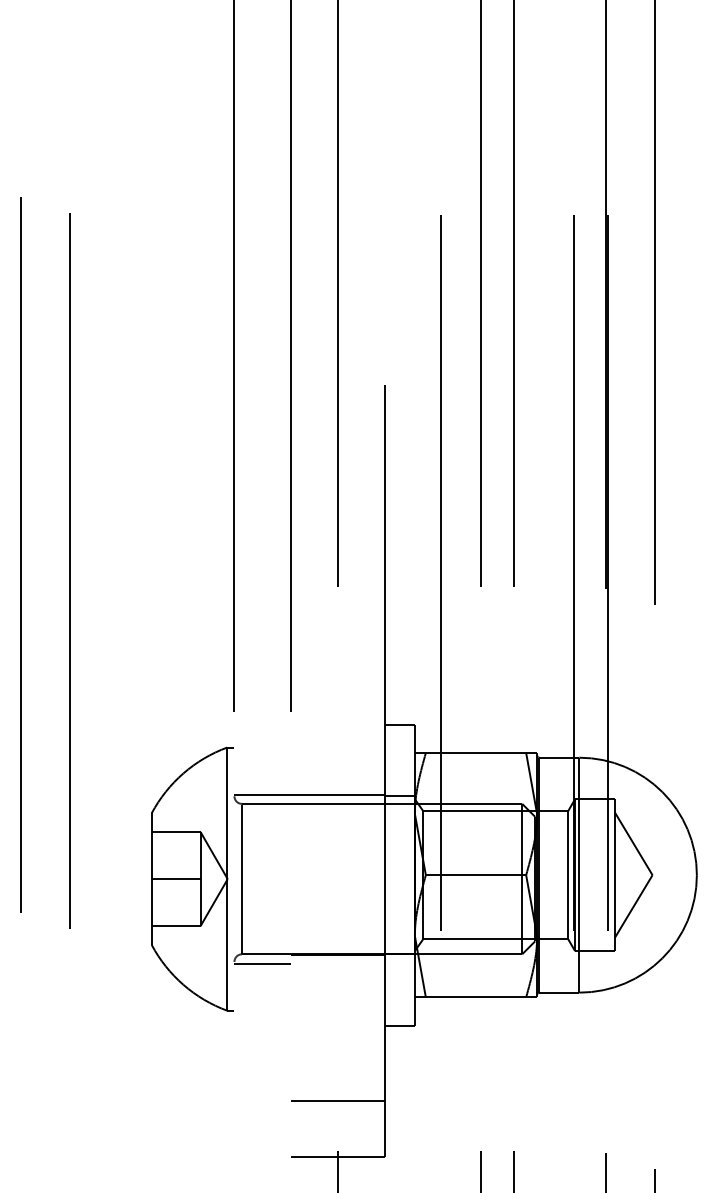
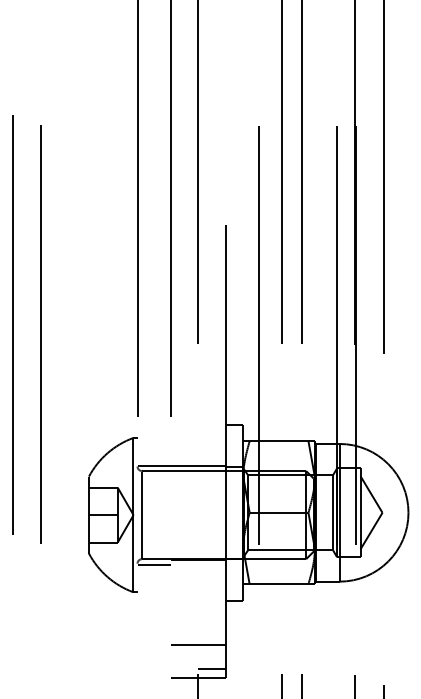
line: (360, 1142) -> (211, 669), added

